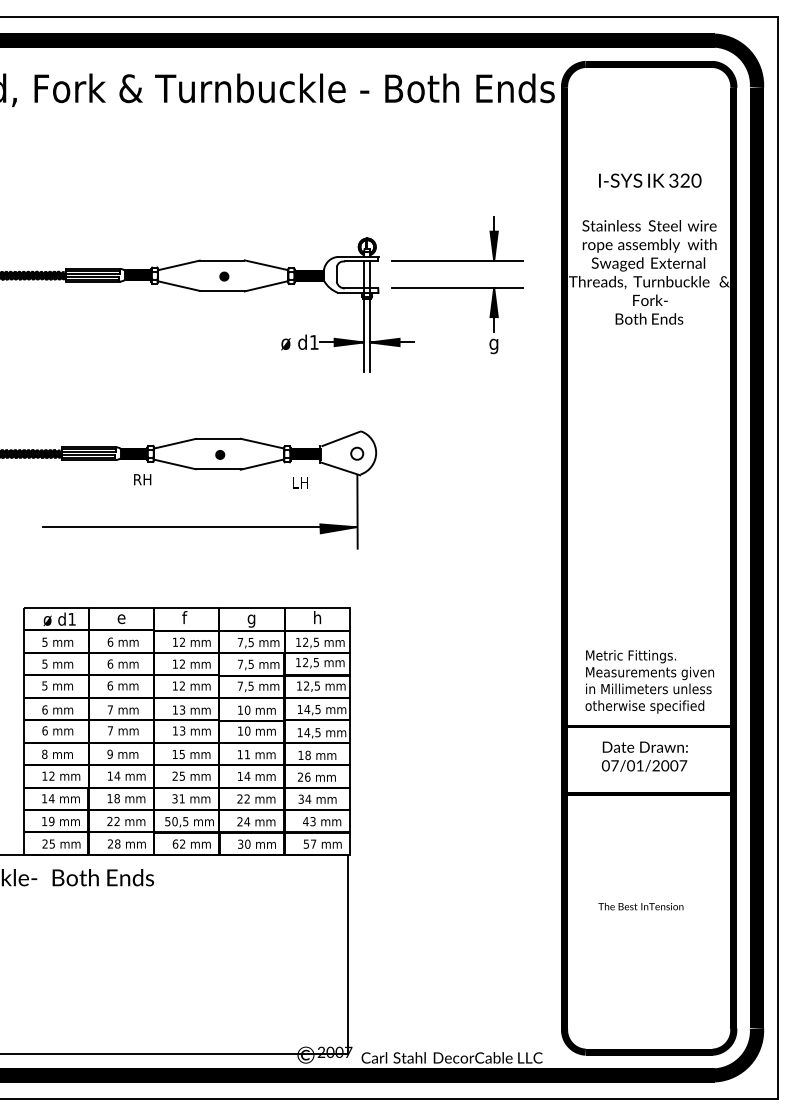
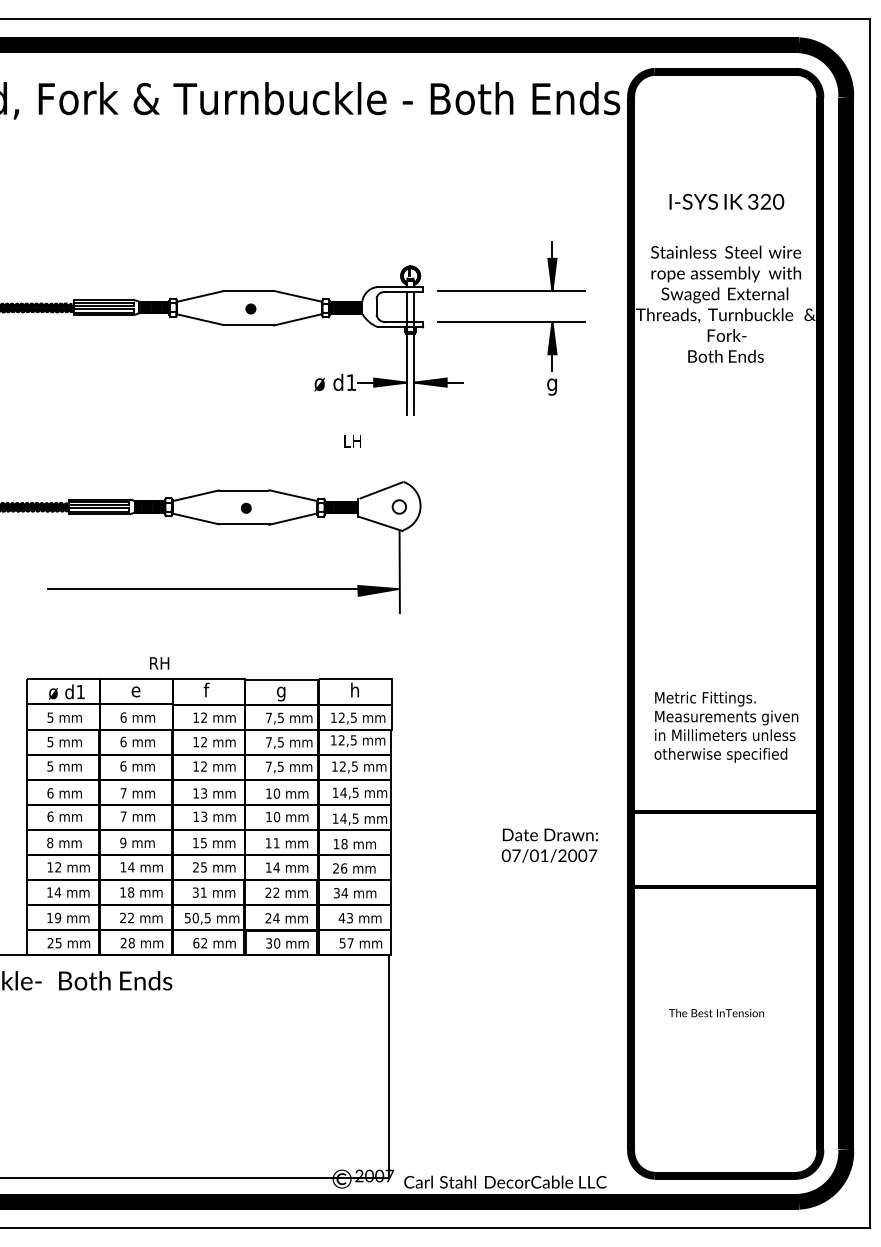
text: (142, 479) -> (159, 663), moved
text: (300, 482) -> (352, 440), moved
text: (649, 681) -> (726, 726), moved
text: (644, 756) -> (549, 845), moved

